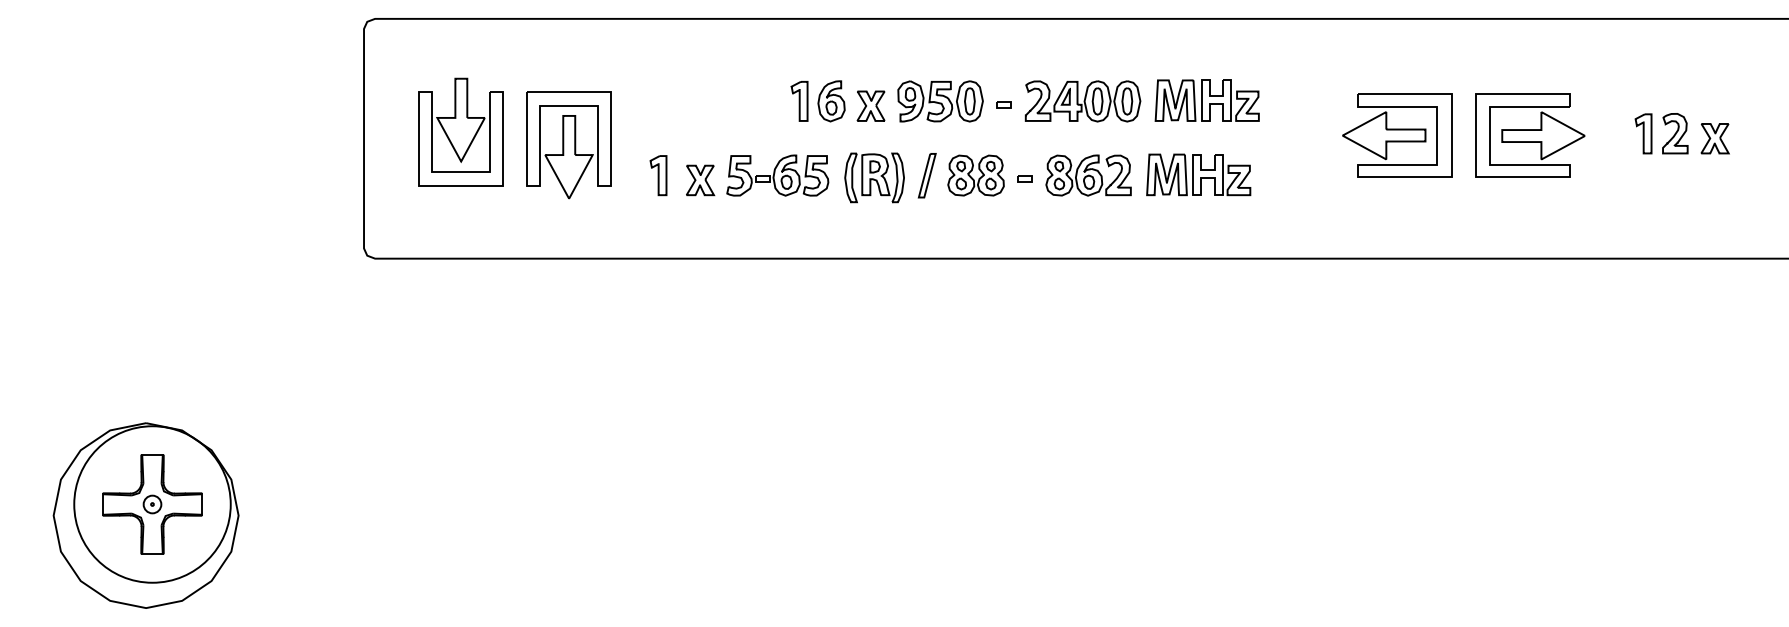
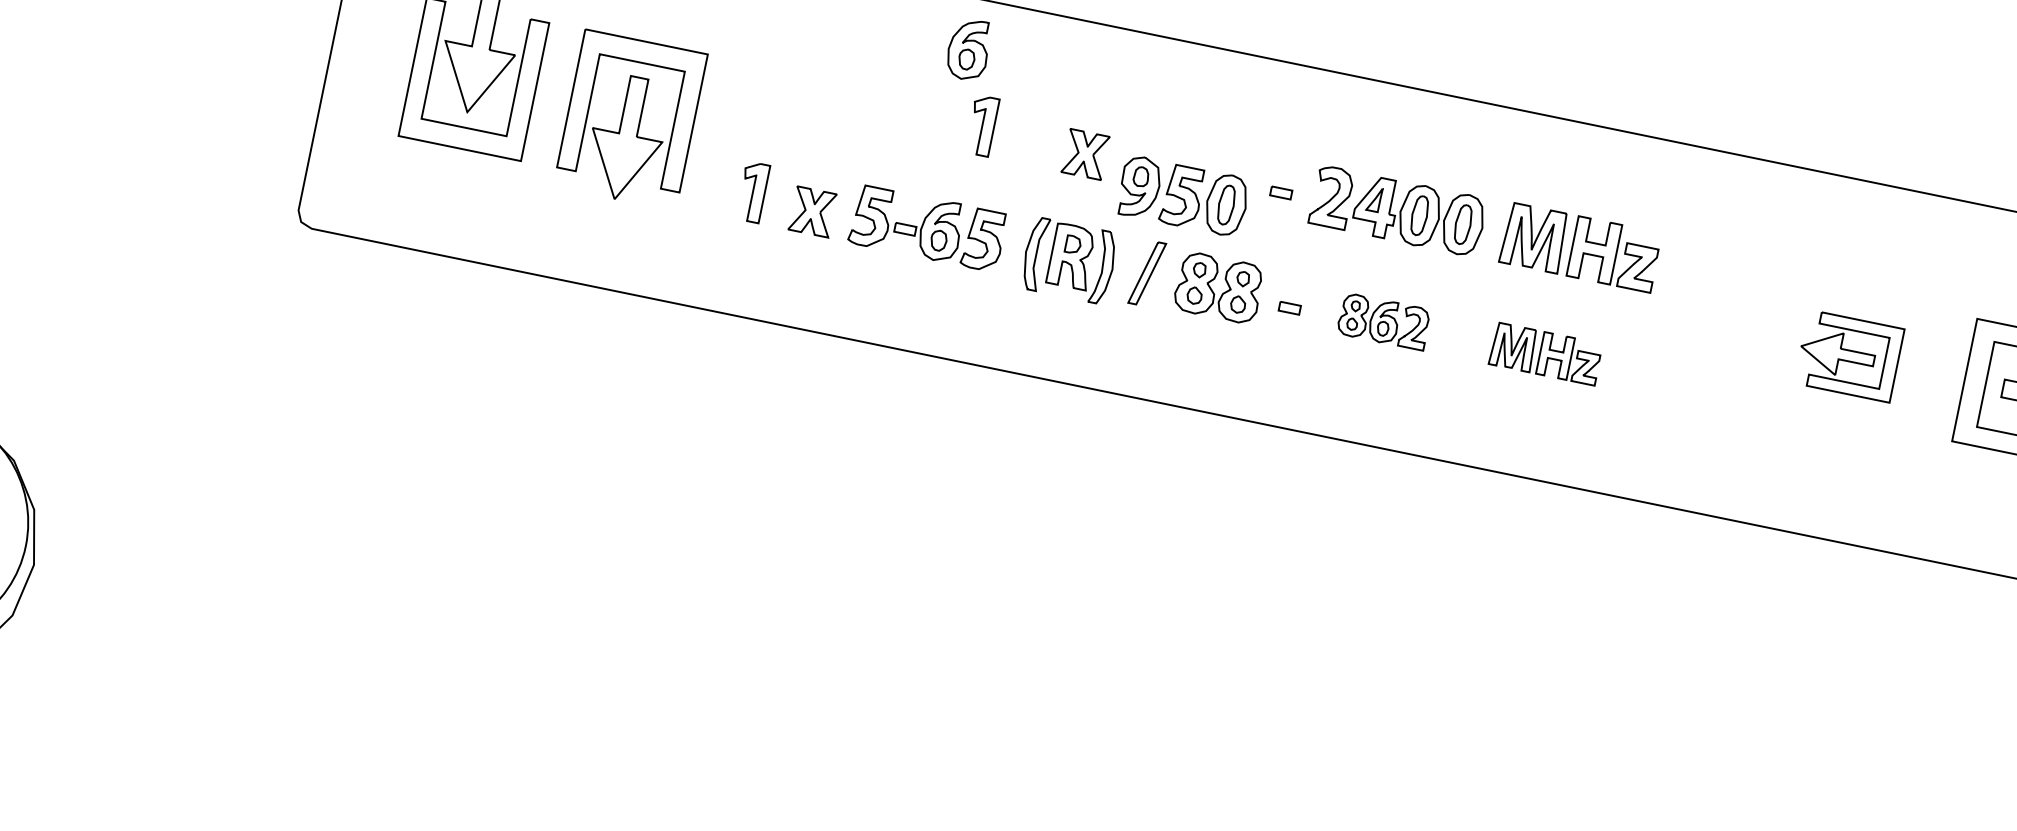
part: (831, 101) -> (968, 49), moved
part: (940, 101) -> (1183, 196), moved
part: (1397, 135) -> (1849, 356), size x0.6
part: (1198, 174) -> (1545, 353), size x0.7
part: (1088, 175) -> (1383, 321), size x0.7

